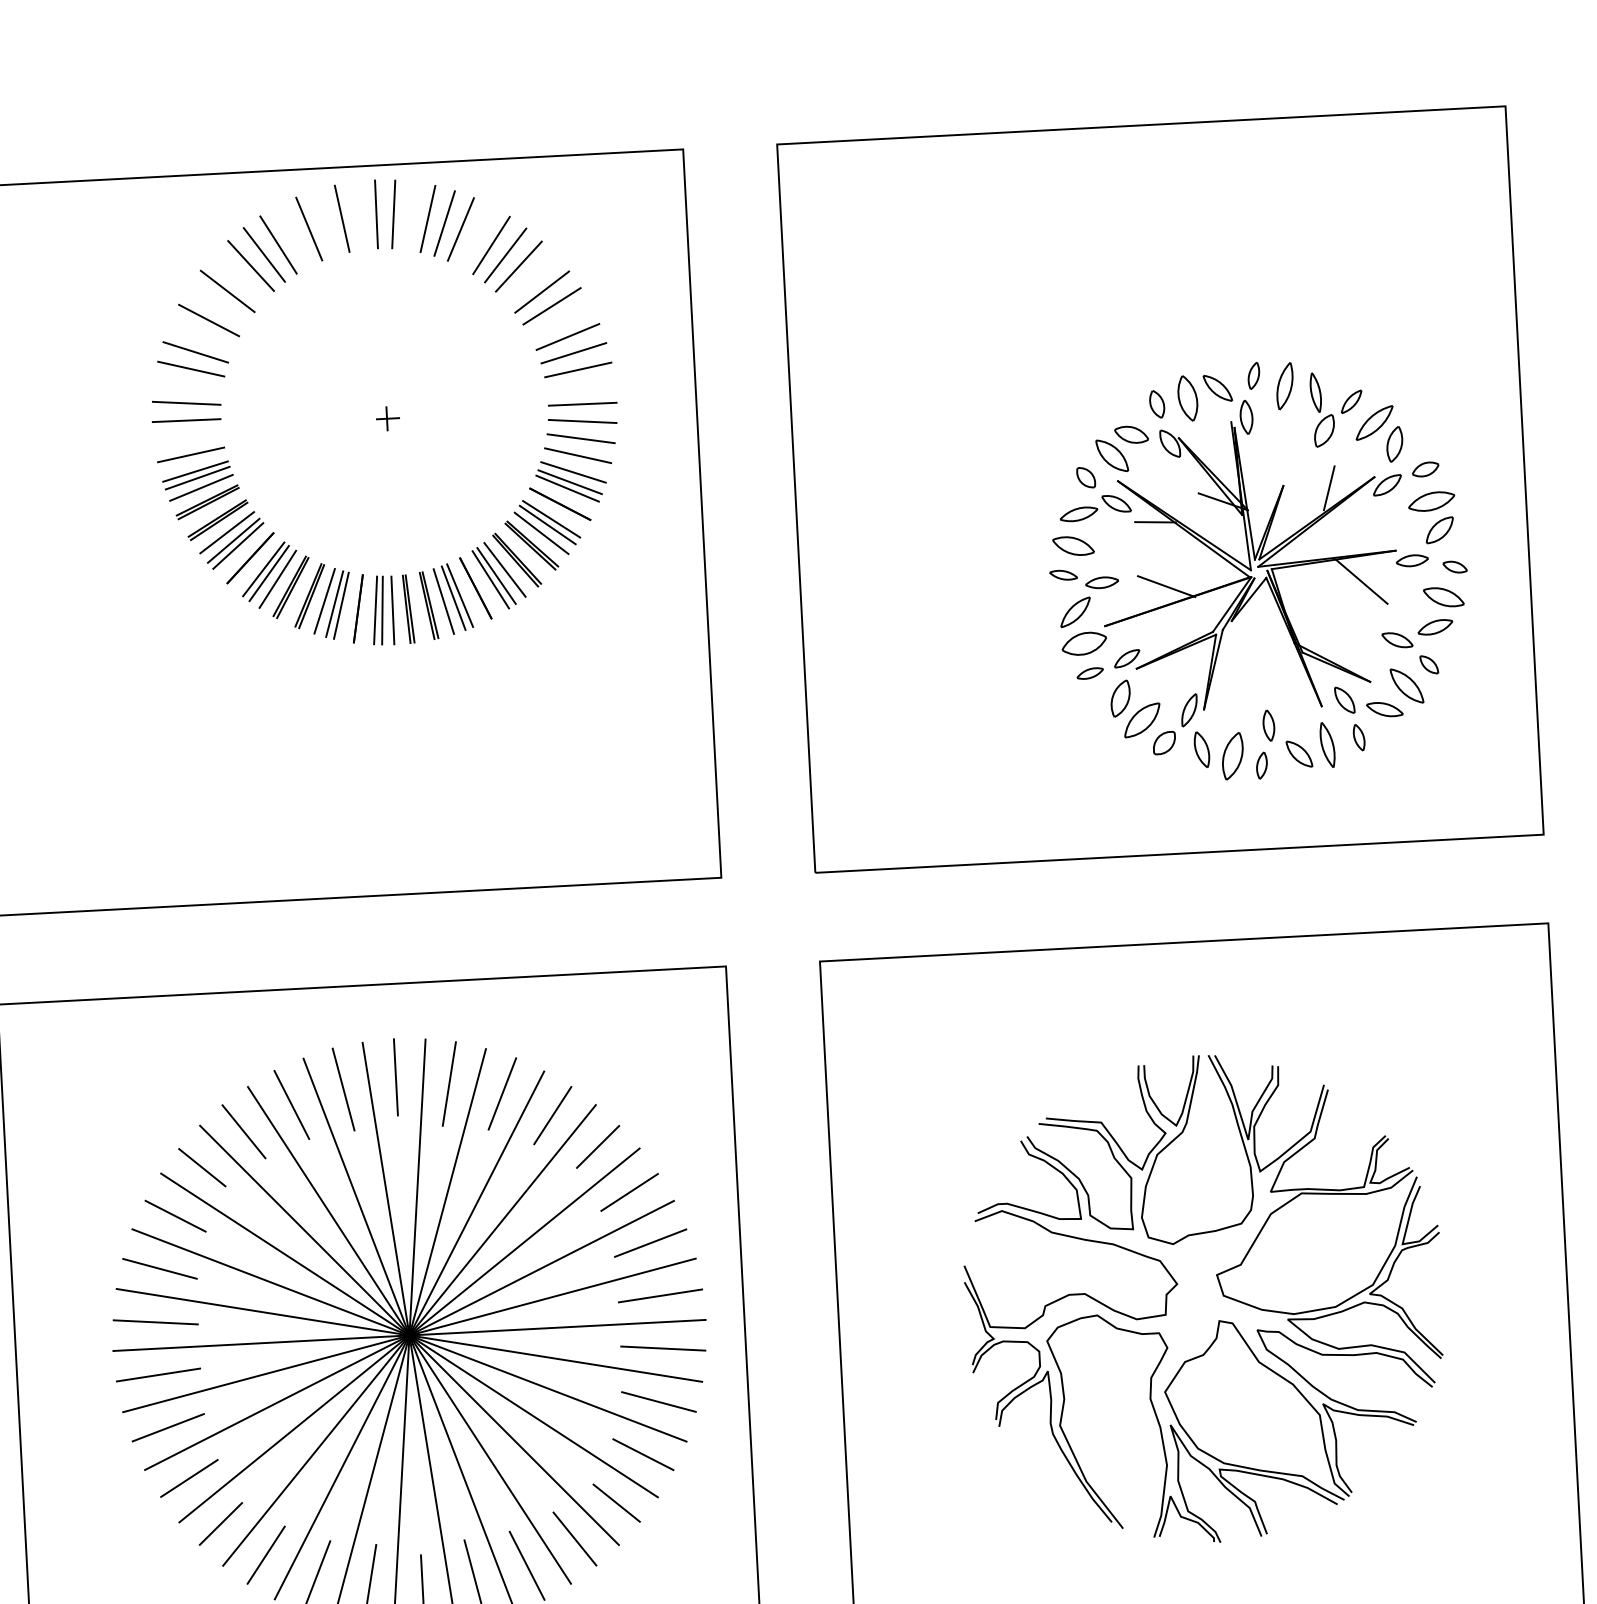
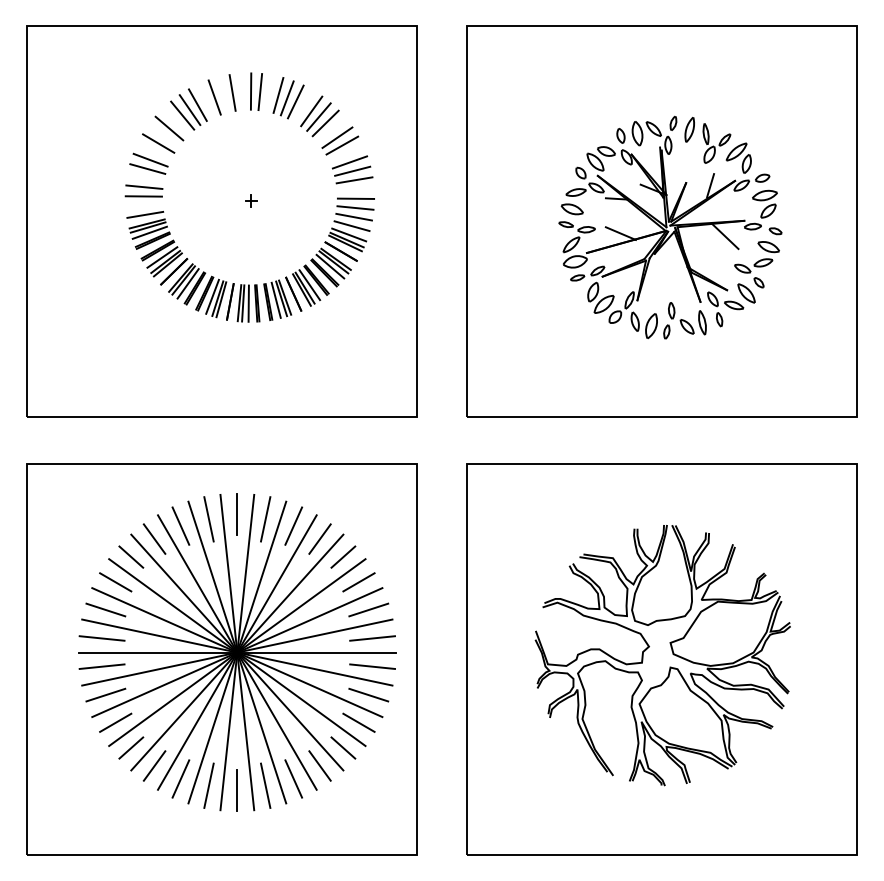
part: (383, 412) -> (249, 197), moved
part: (1258, 570) -> (670, 227), moved

